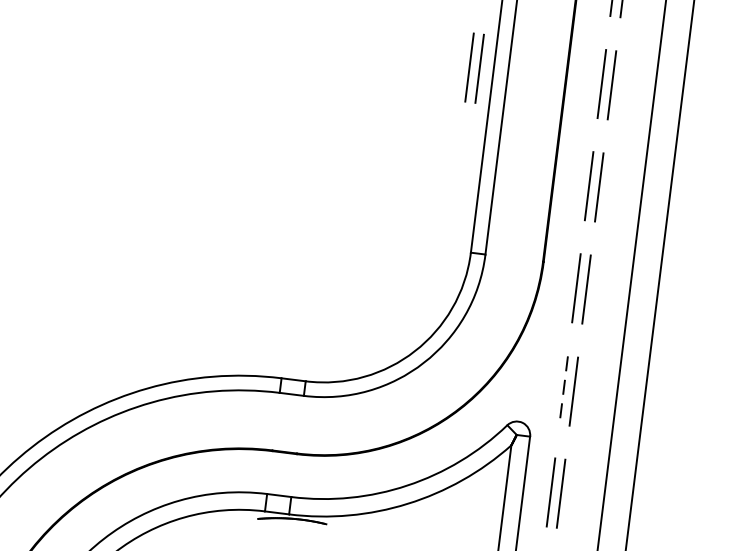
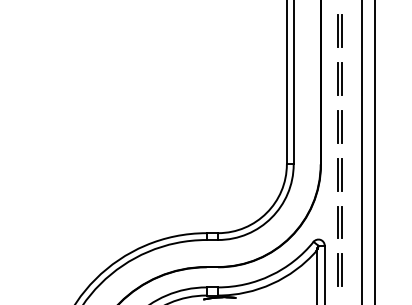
part: (473, 67) -> (277, 78), removed
line: (563, 390) -> (337, 222), dashed -> solid

